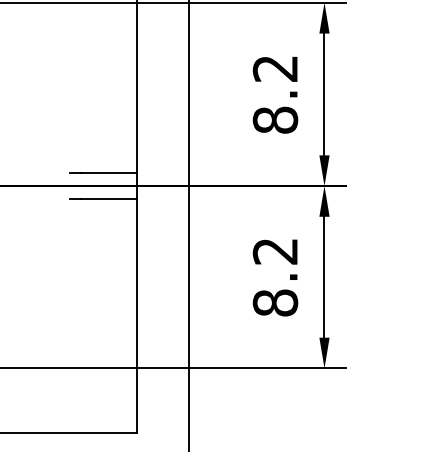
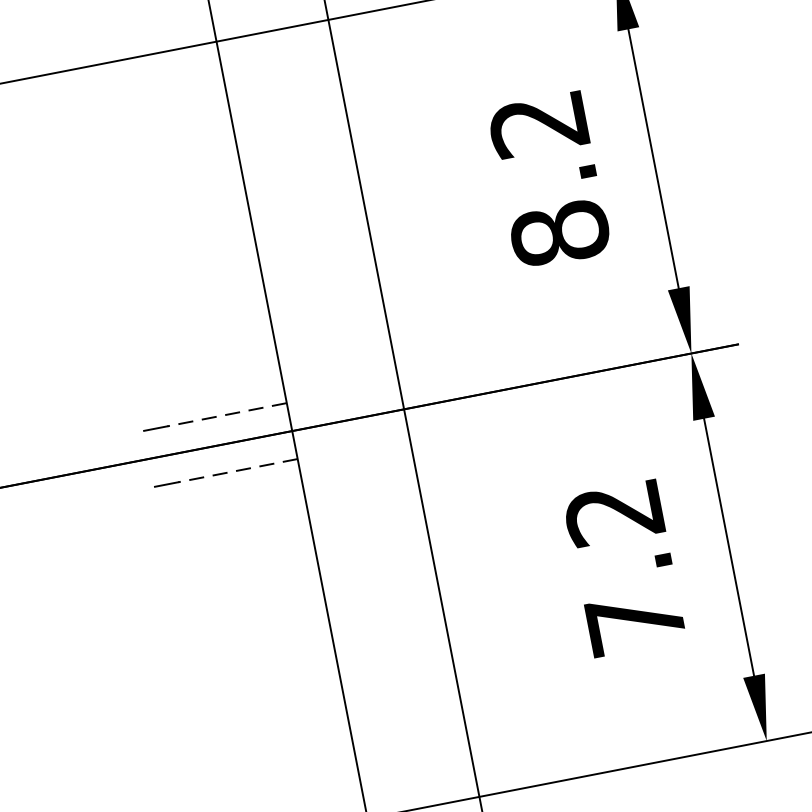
line: (108, 172) -> (226, 413), solid -> dashed
line: (108, 199) -> (237, 471), solid -> dashed
text: (275, 302) -> (635, 621), 8.2 -> 7.2

